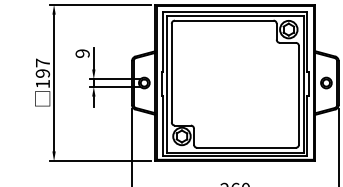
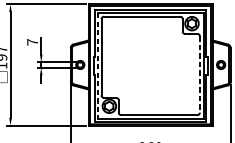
text: (82, 53) -> (32, 42), 9 -> 7
line: (167, 84) -> (98, 66), solid -> dashed
line: (299, 95) -> (200, 74), solid -> dashed

